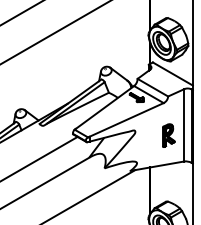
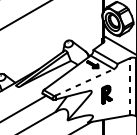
line: (126, 119) -> (84, 82), solid -> dashed
line: (184, 124) -> (130, 85), solid -> dashed
part: (168, 135) -> (106, 94), moved

